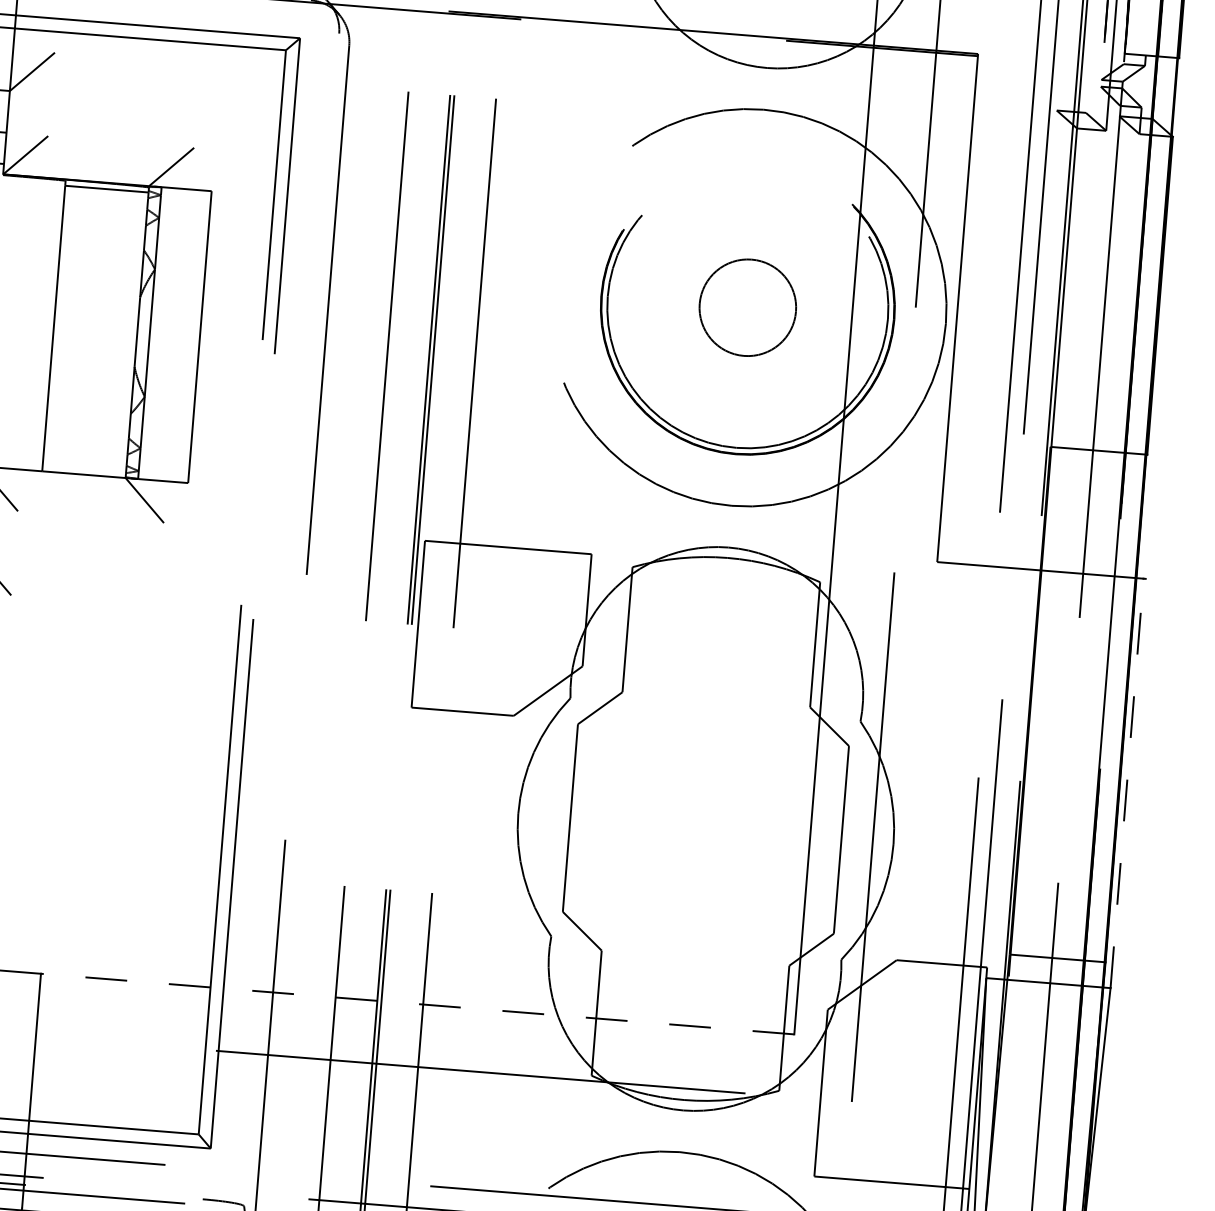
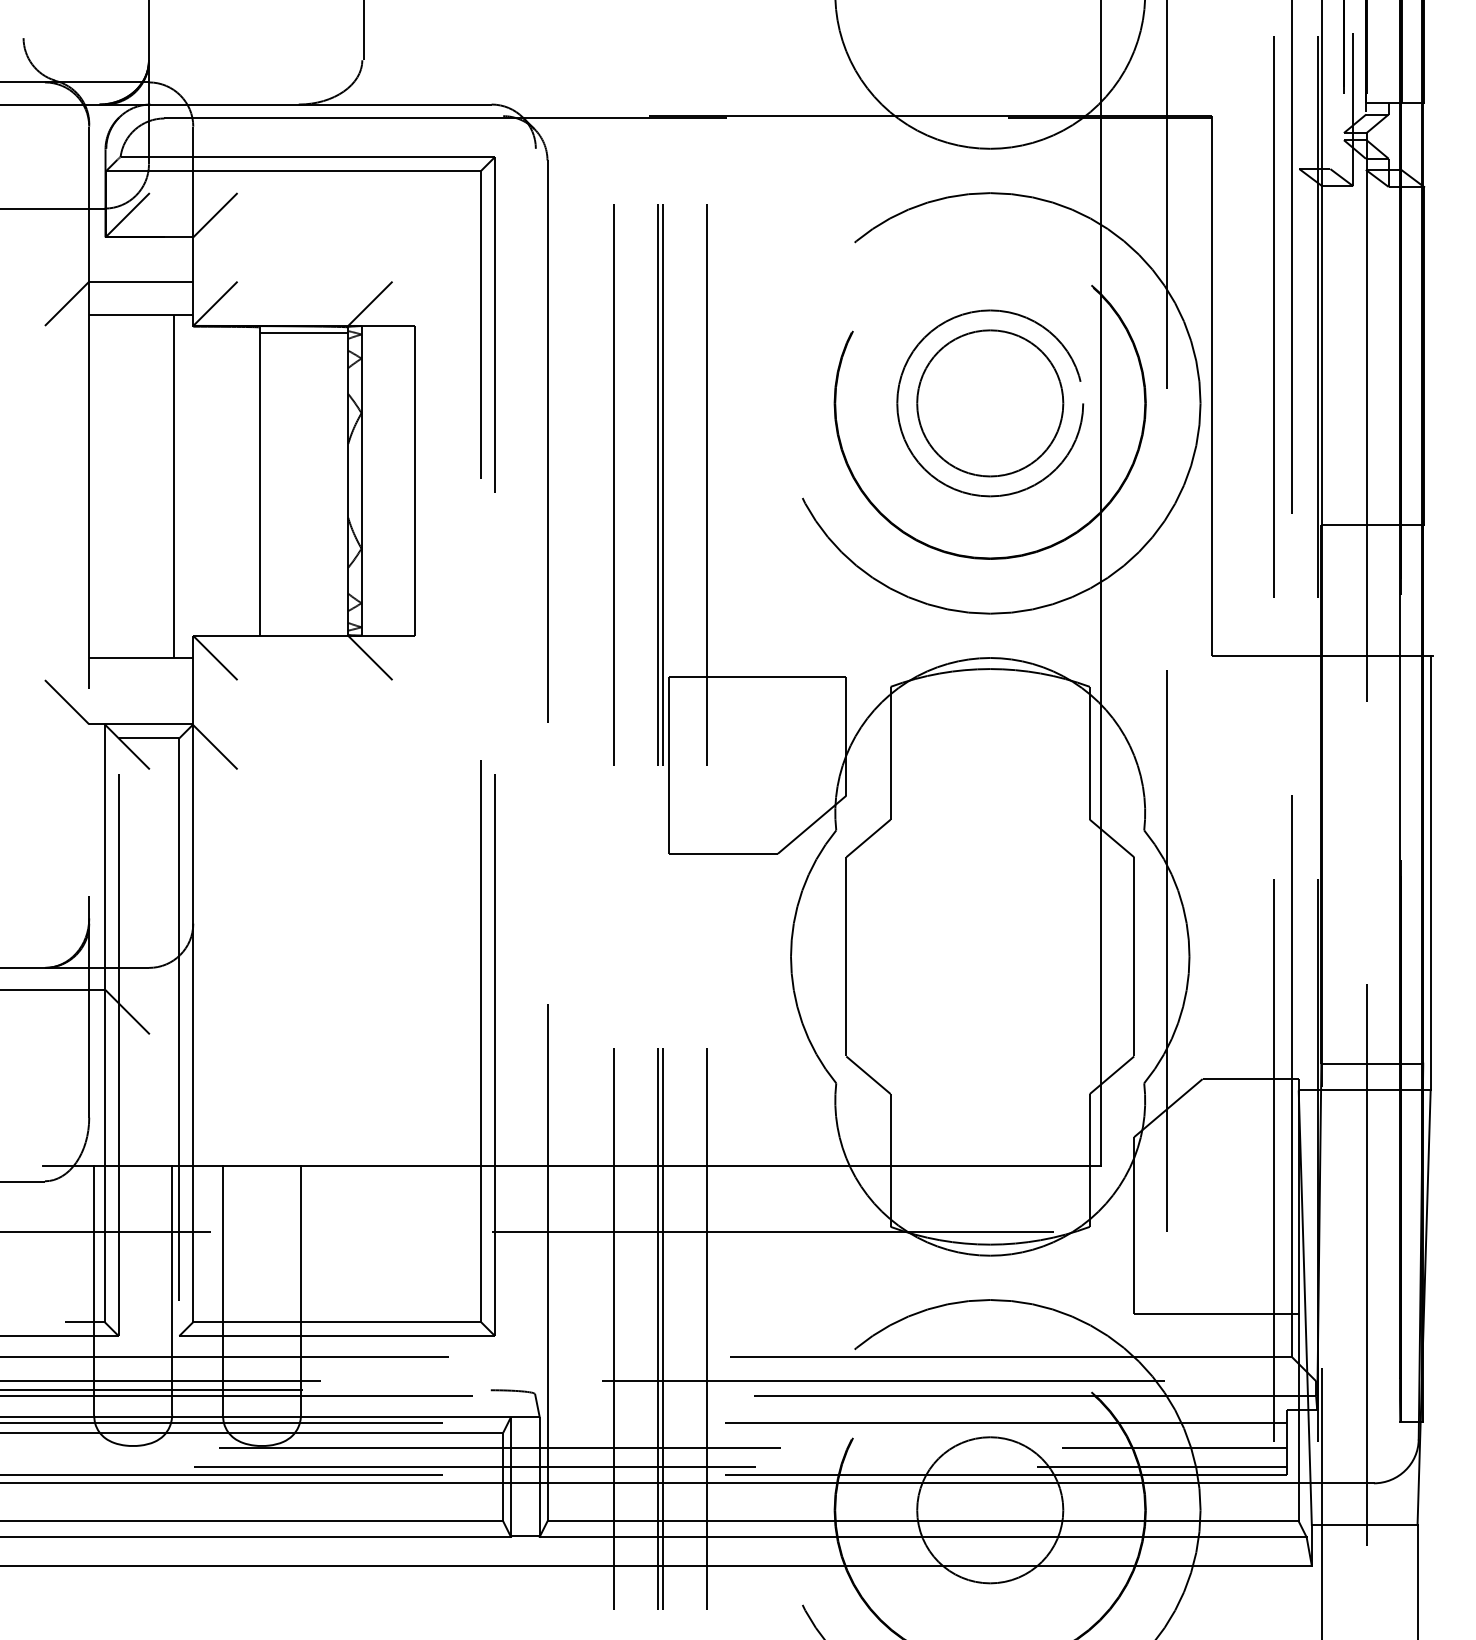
circle: (748, 307) -> (990, 403), size x0.62
circle: (748, 307) -> (990, 403), size x1.43
line: (1126, 782) -> (1430, 872), dashed -> solid
line: (417, 1004) -> (700, 1166), dashed -> solid

